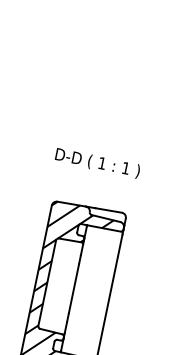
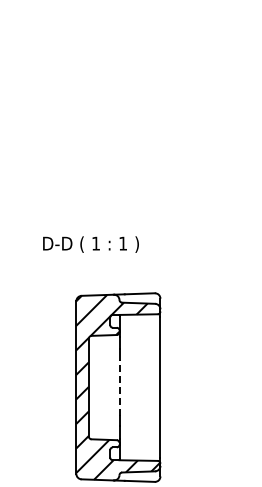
text: (97, 163) -> (90, 244), moved
line: (73, 288) -> (119, 387), solid -> dashed

